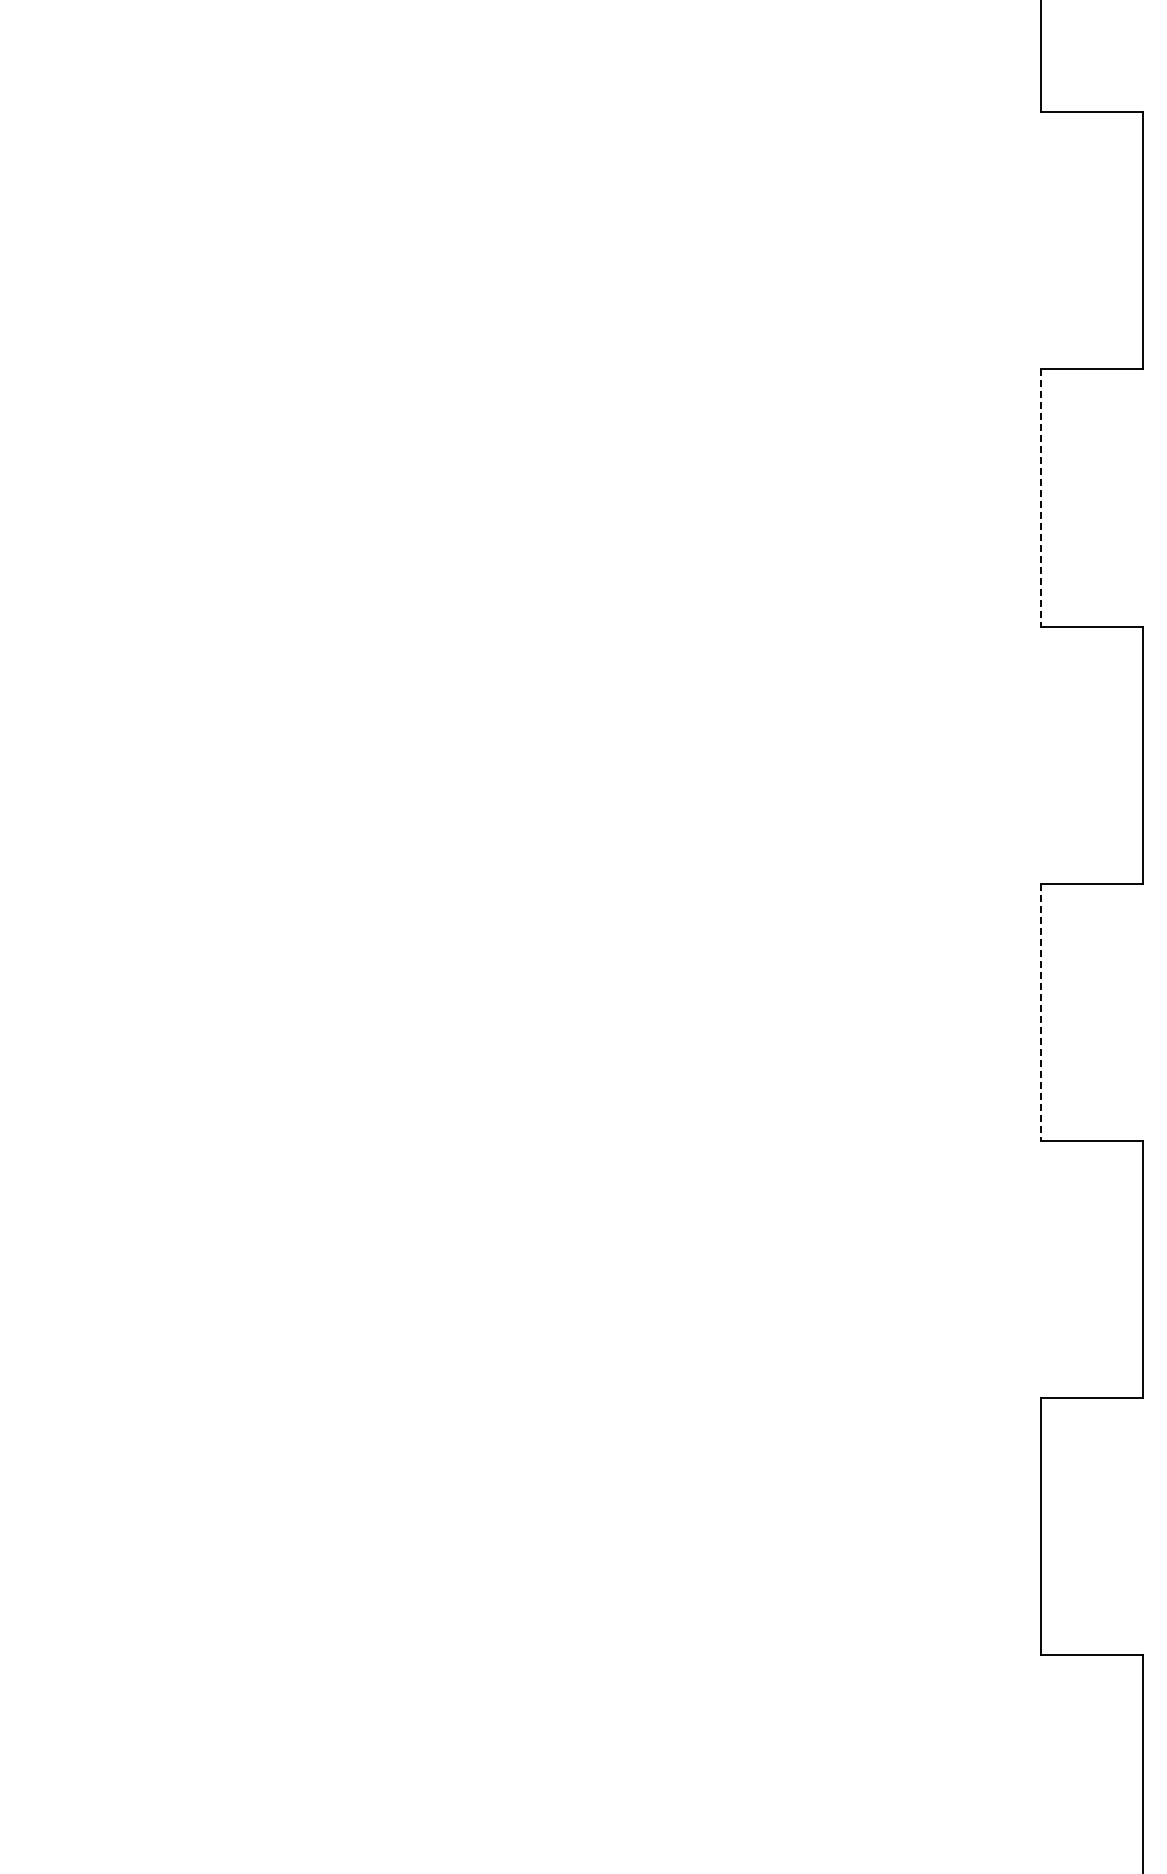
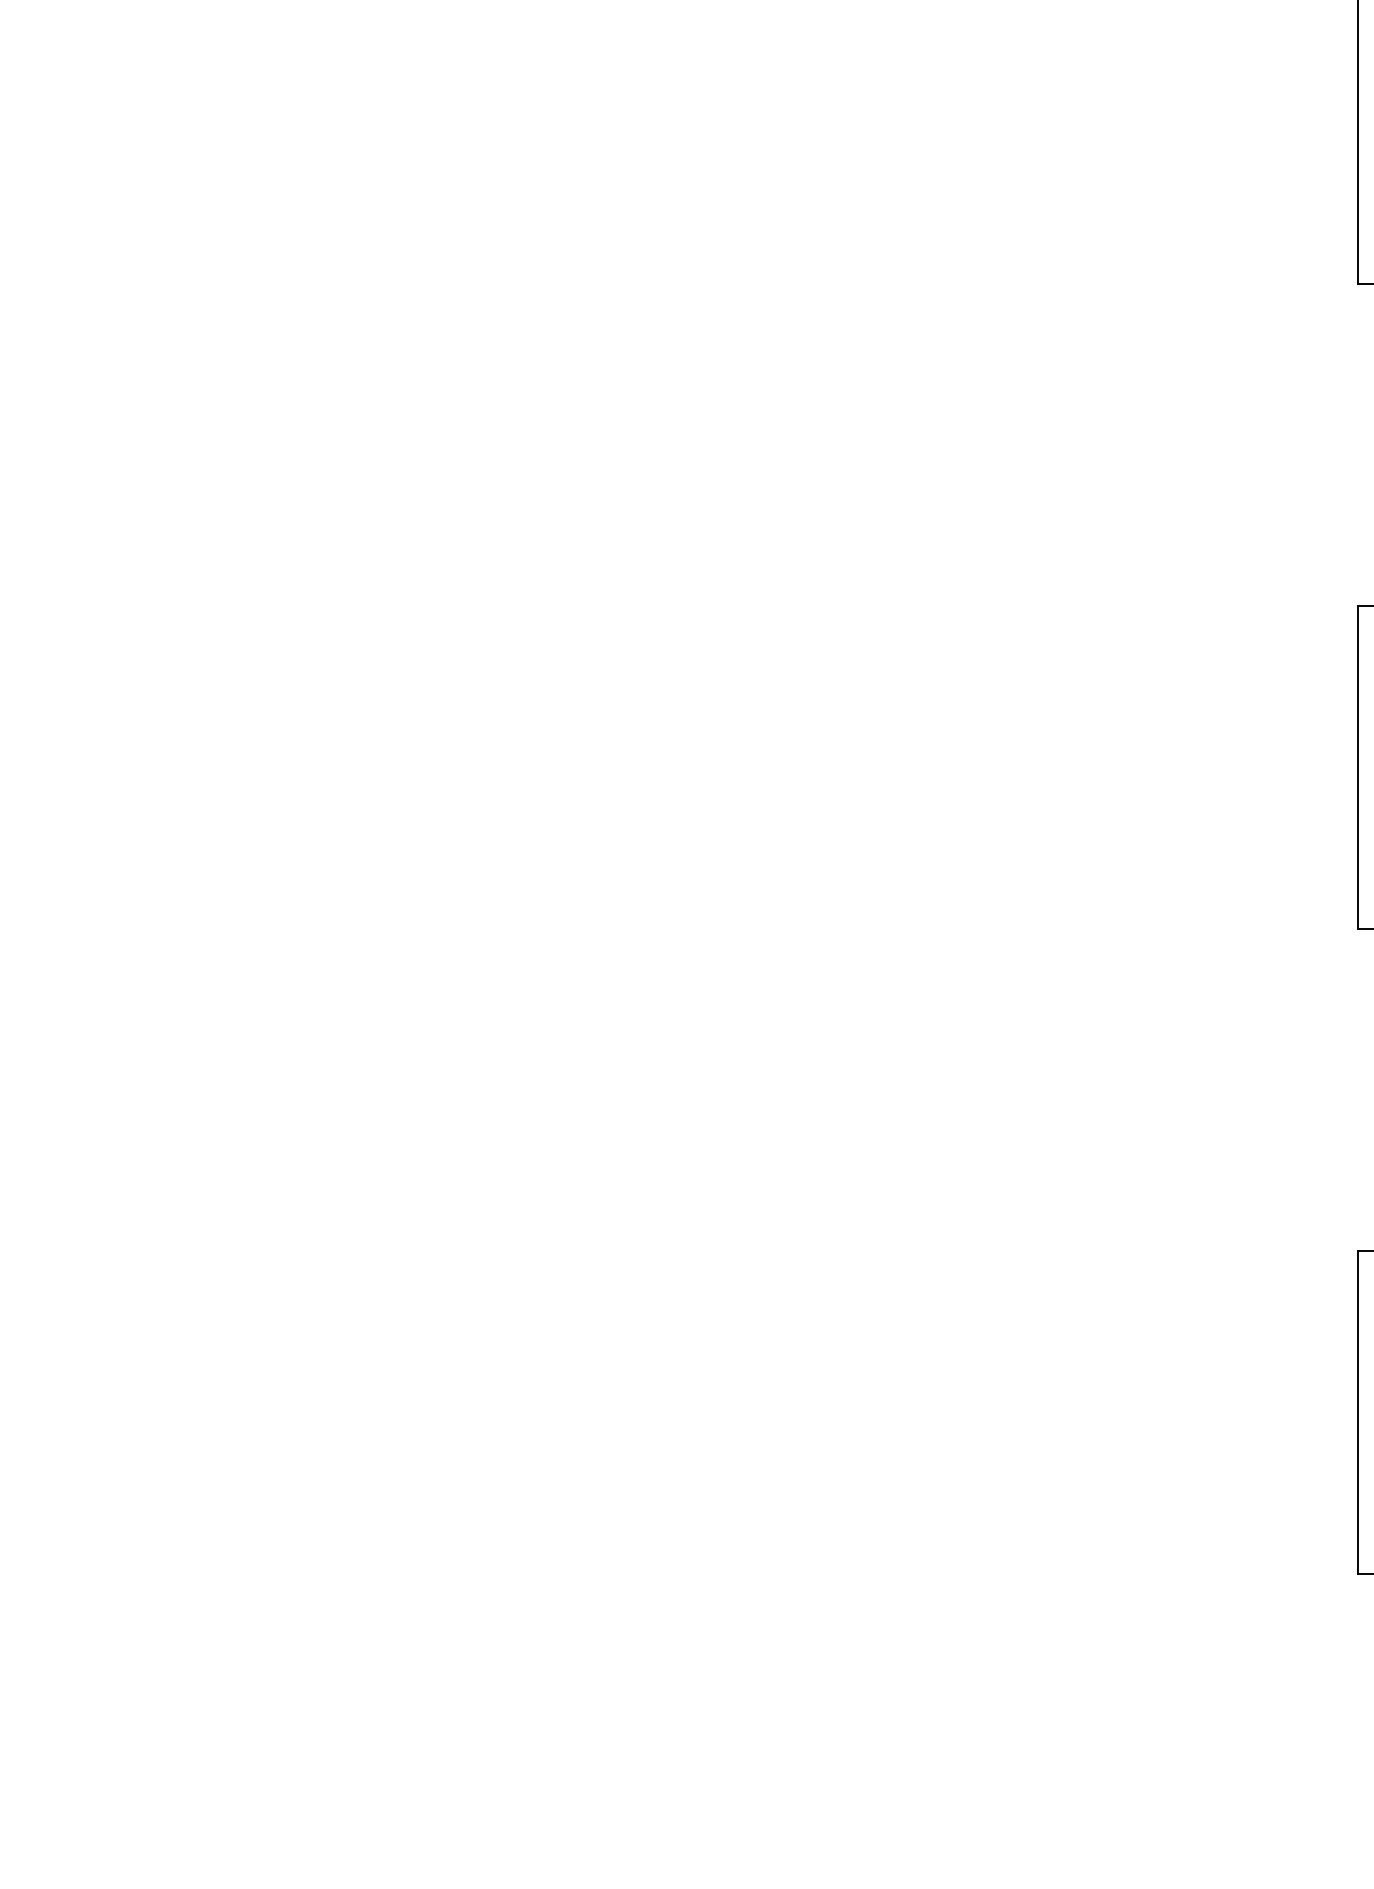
line: (1040, 497) -> (1357, 766), dashed -> solid
line: (1040, 1012) -> (1357, 1412), dashed -> solid

